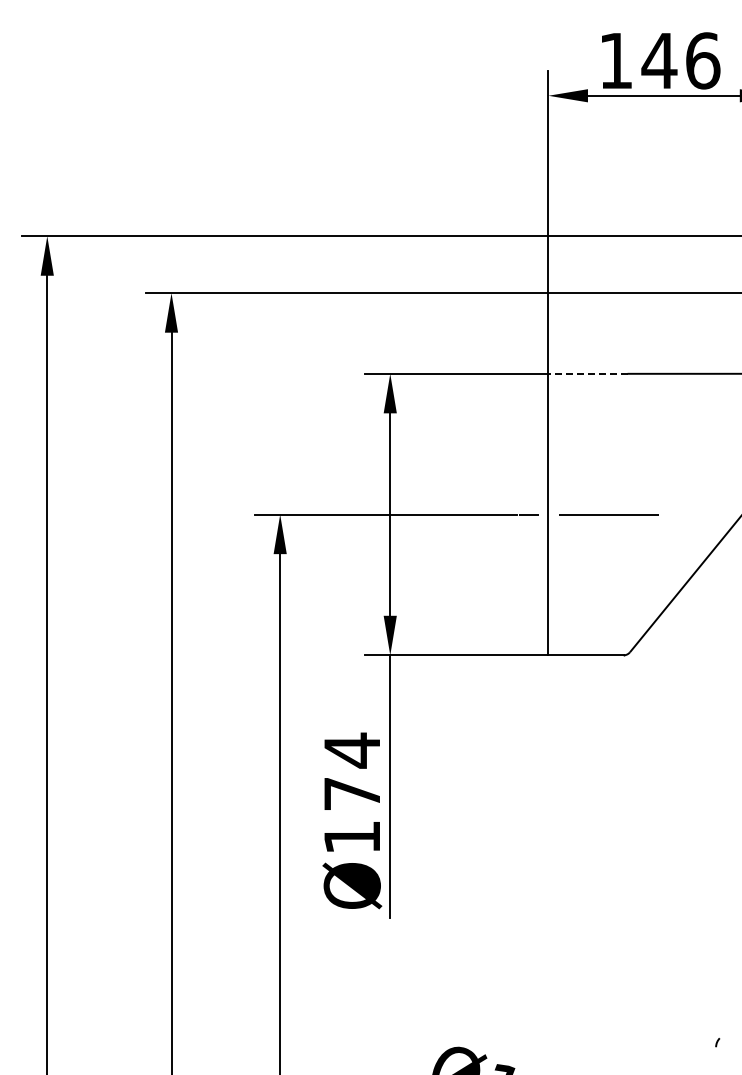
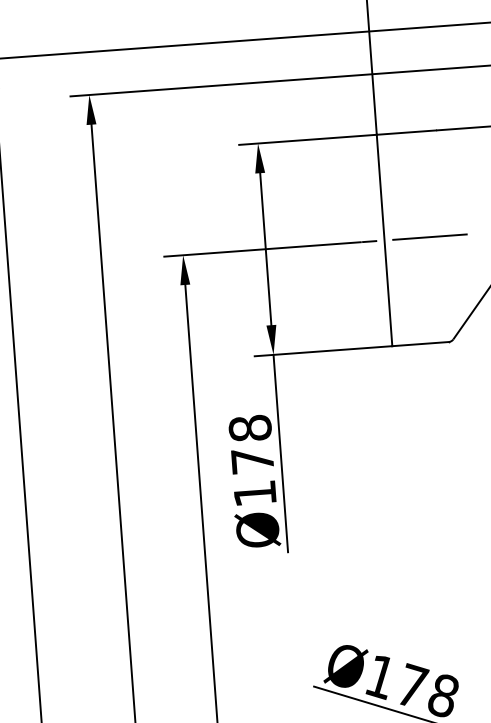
line: (587, 373) -> (406, 132), dashed -> solid
text: (351, 750) -> (249, 428), Ø174 -> Ø178

